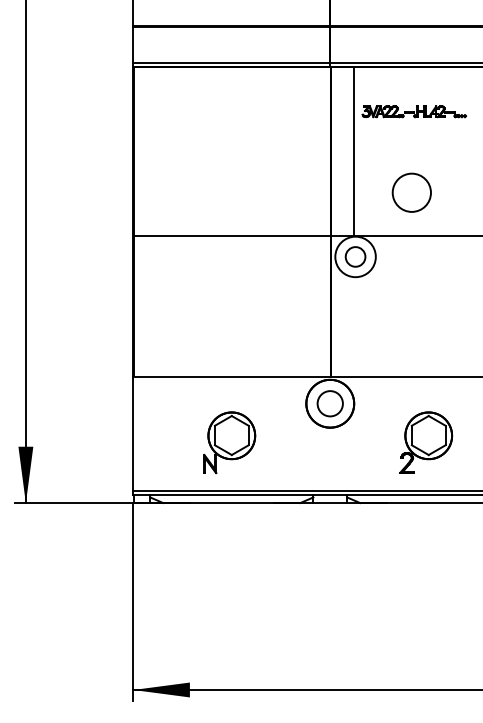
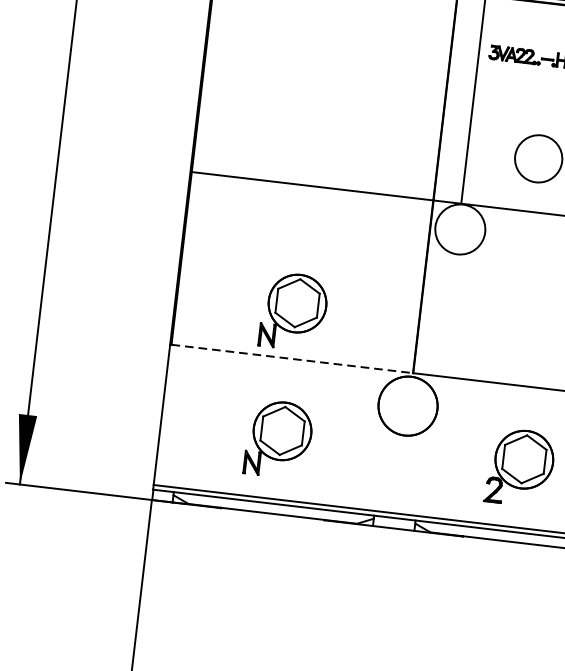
circle: (355, 256) -> (460, 228), removed
part: (229, 338) -> (293, 311), added
line: (233, 376) -> (293, 358), solid -> dashed
circle: (329, 403) -> (407, 405), removed

